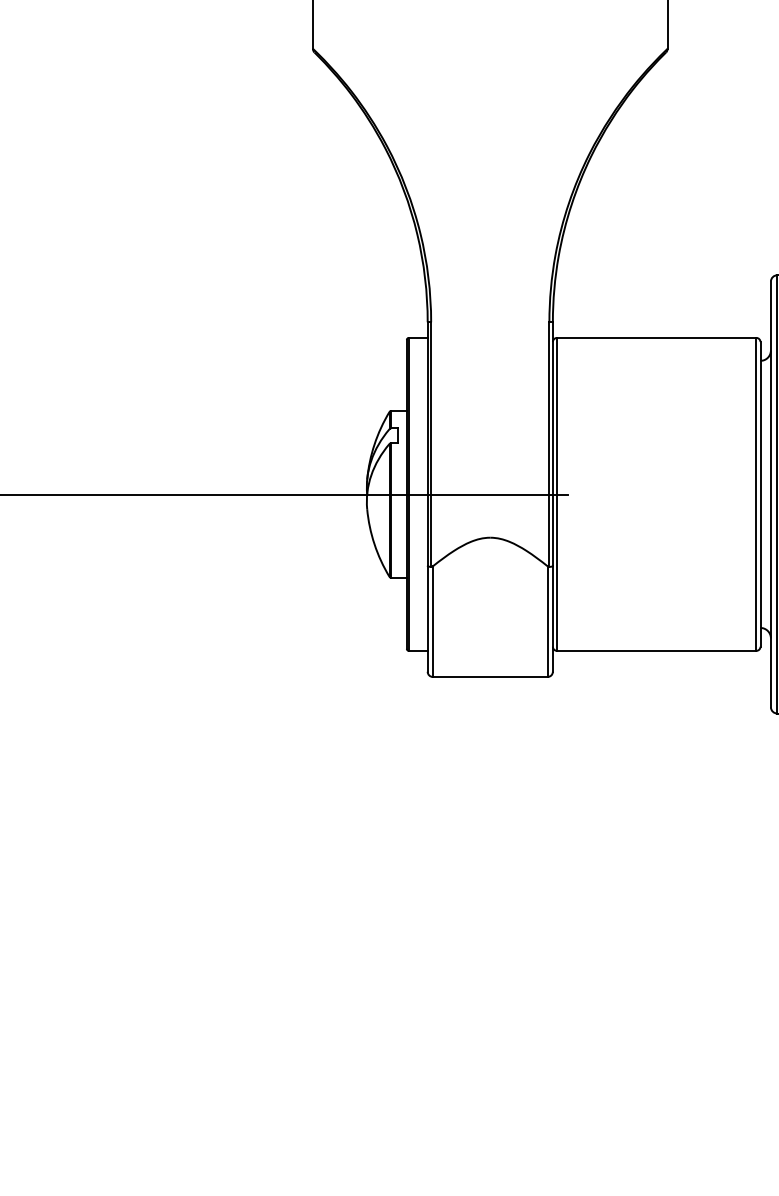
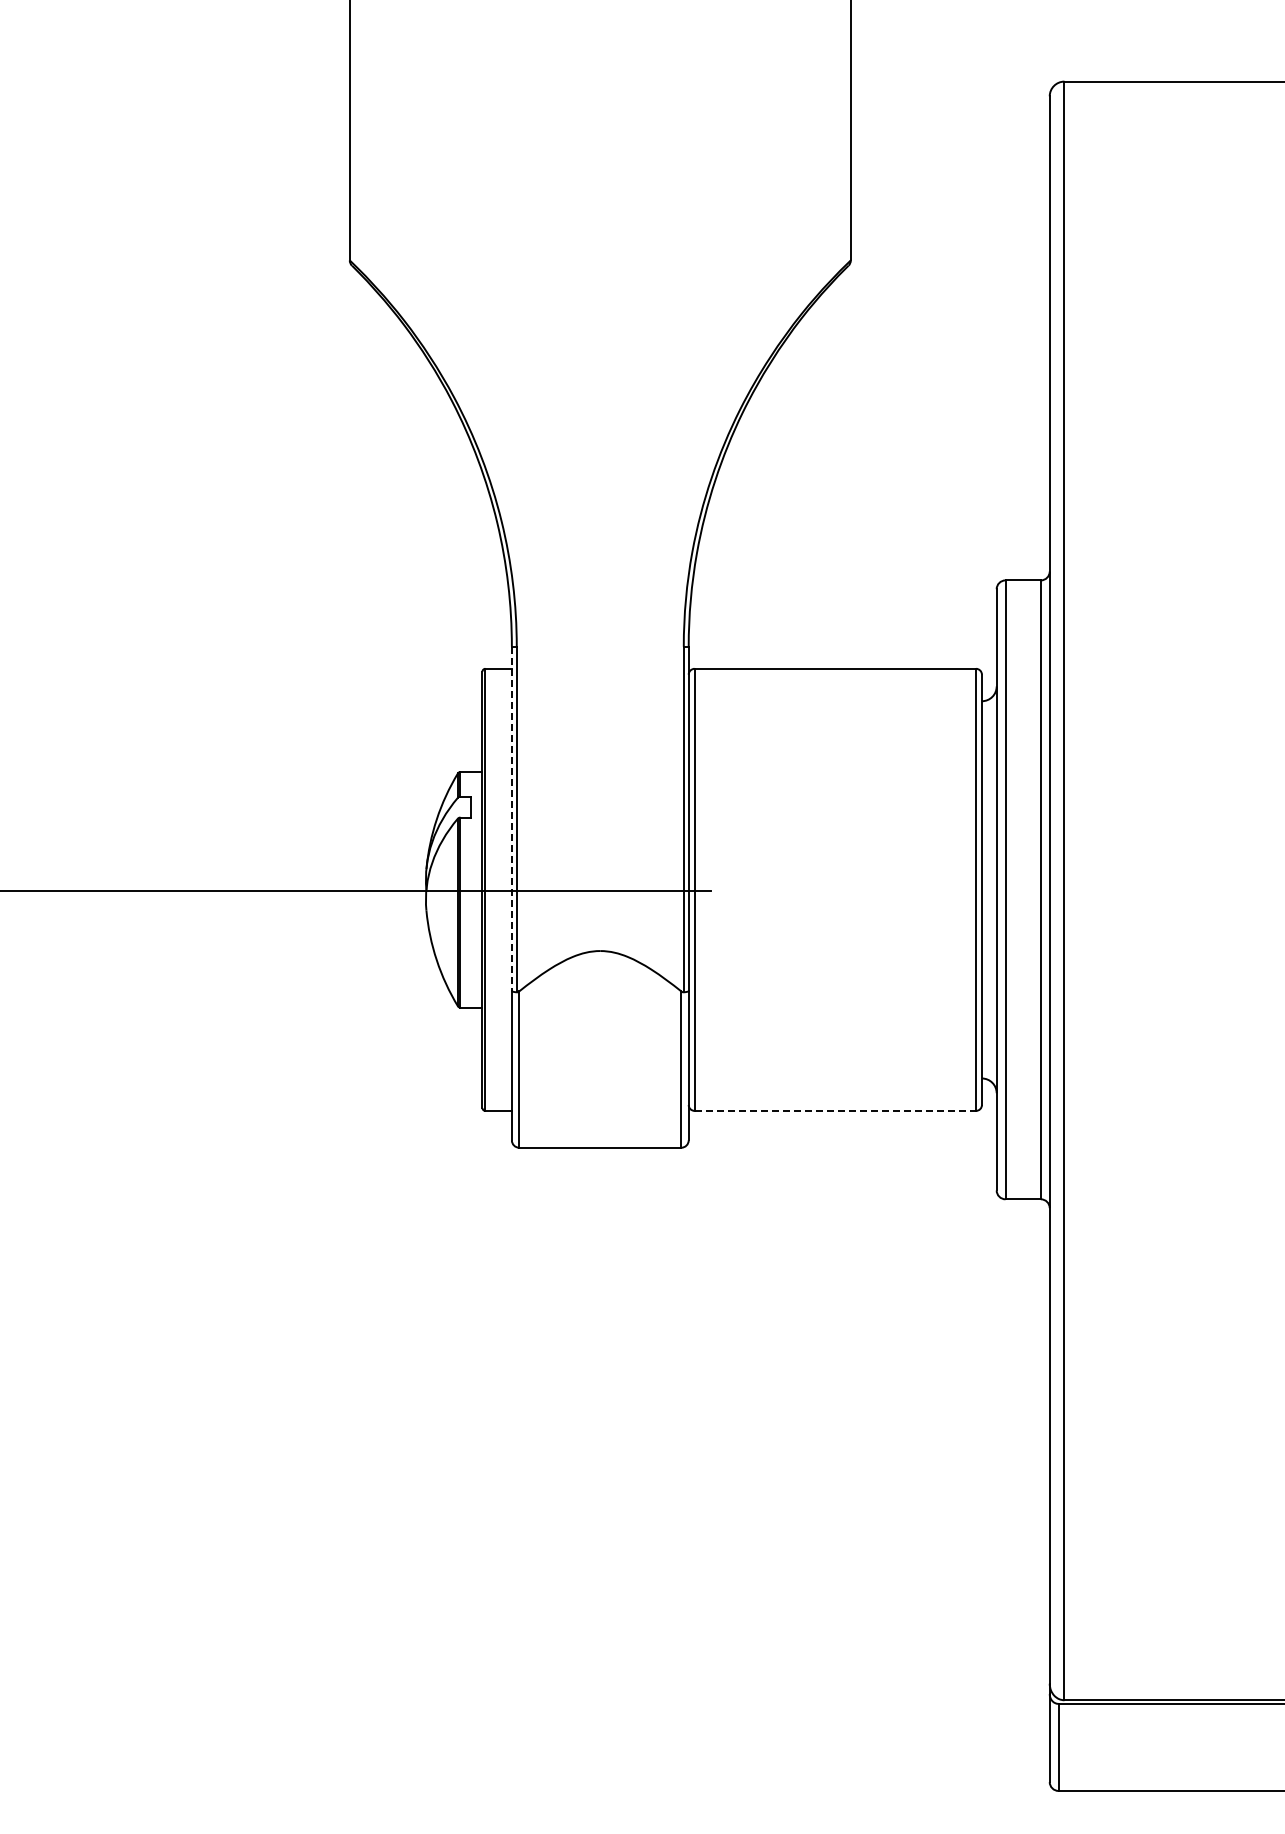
line: (427, 444) -> (511, 819), solid -> dashed
line: (656, 650) -> (835, 1110), solid -> dashed

